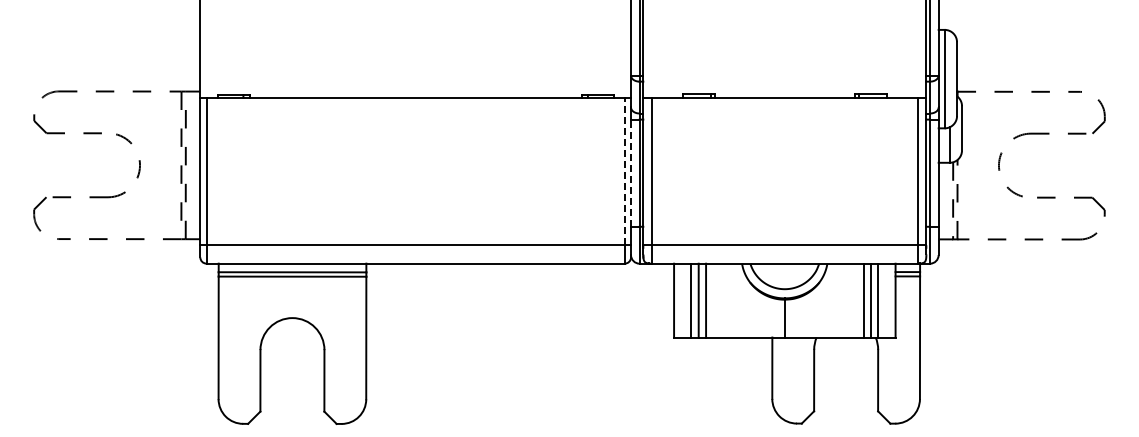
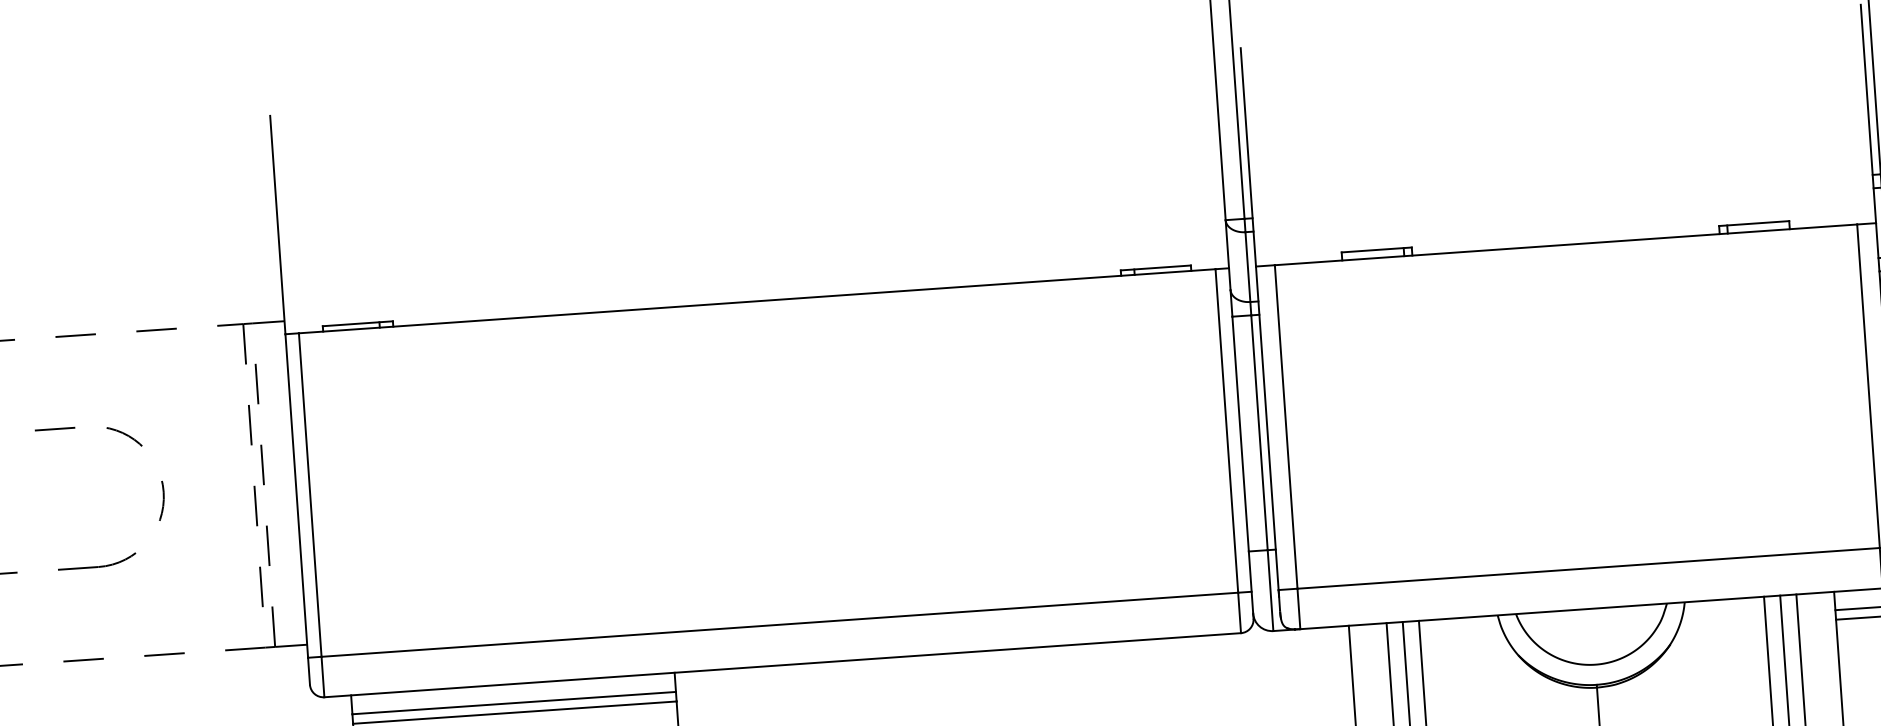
line: (624, 171) -> (1226, 431), dashed -> solid
line: (631, 173) -> (1241, 434), dashed -> solid

